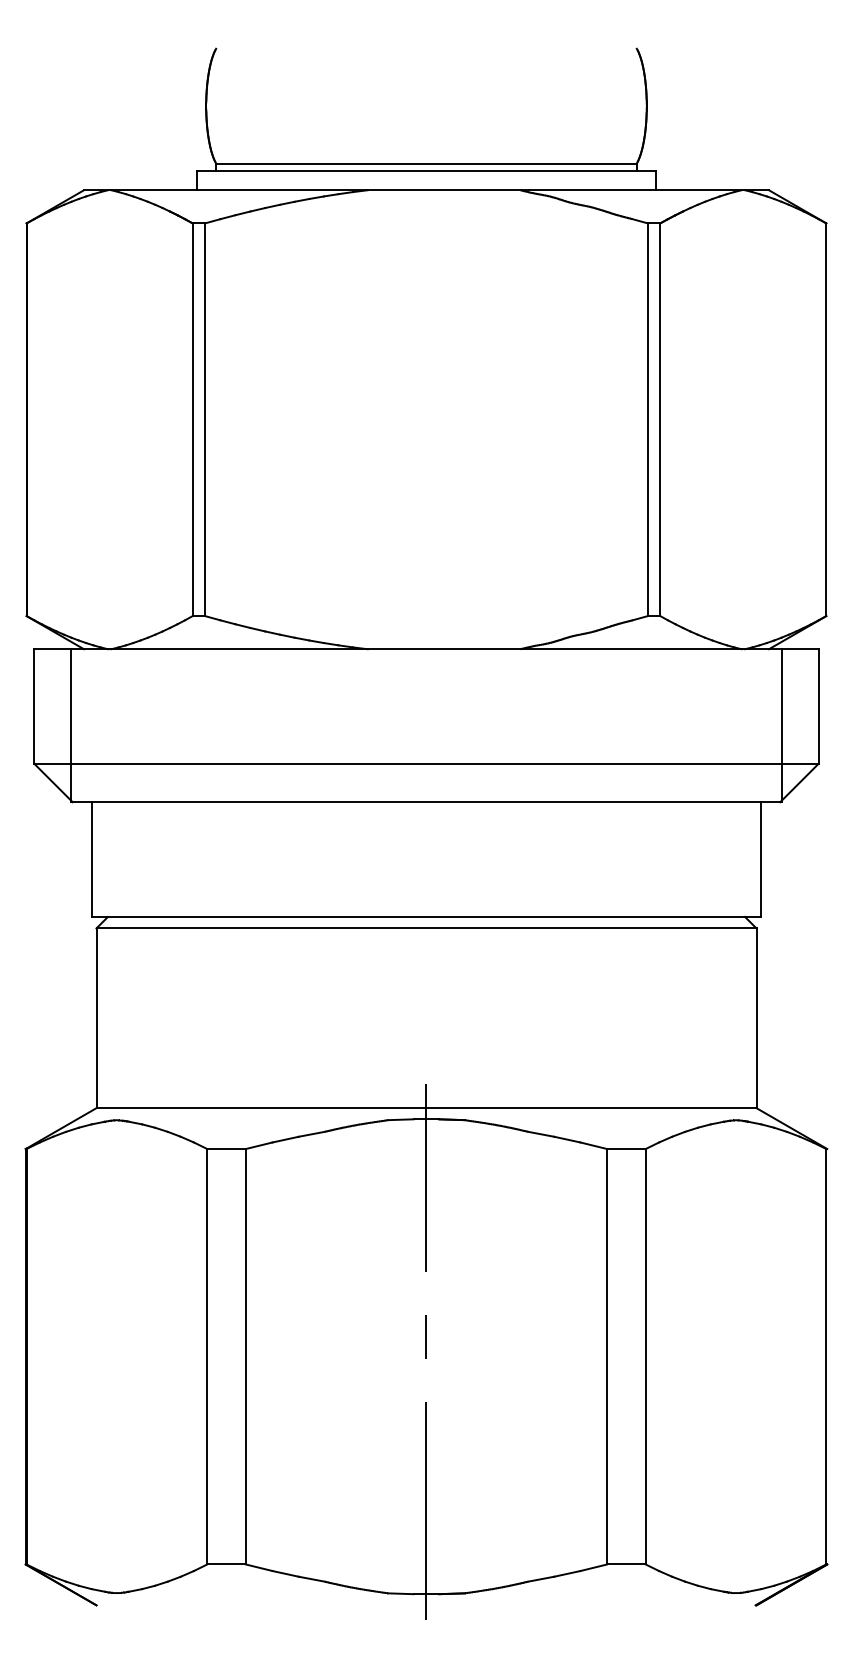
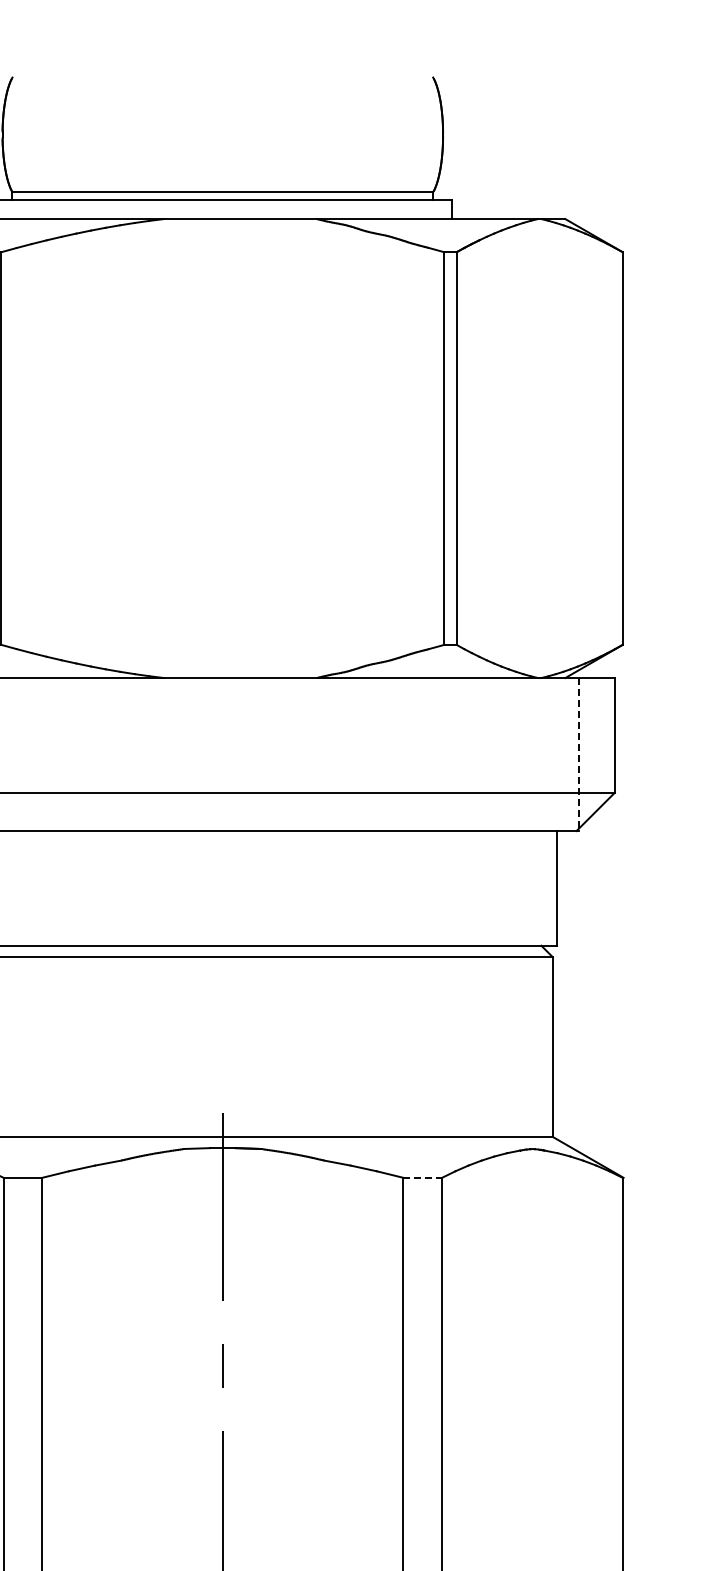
line: (782, 726) -> (578, 755), solid -> dashed
line: (626, 1149) -> (422, 1178), solid -> dashed

